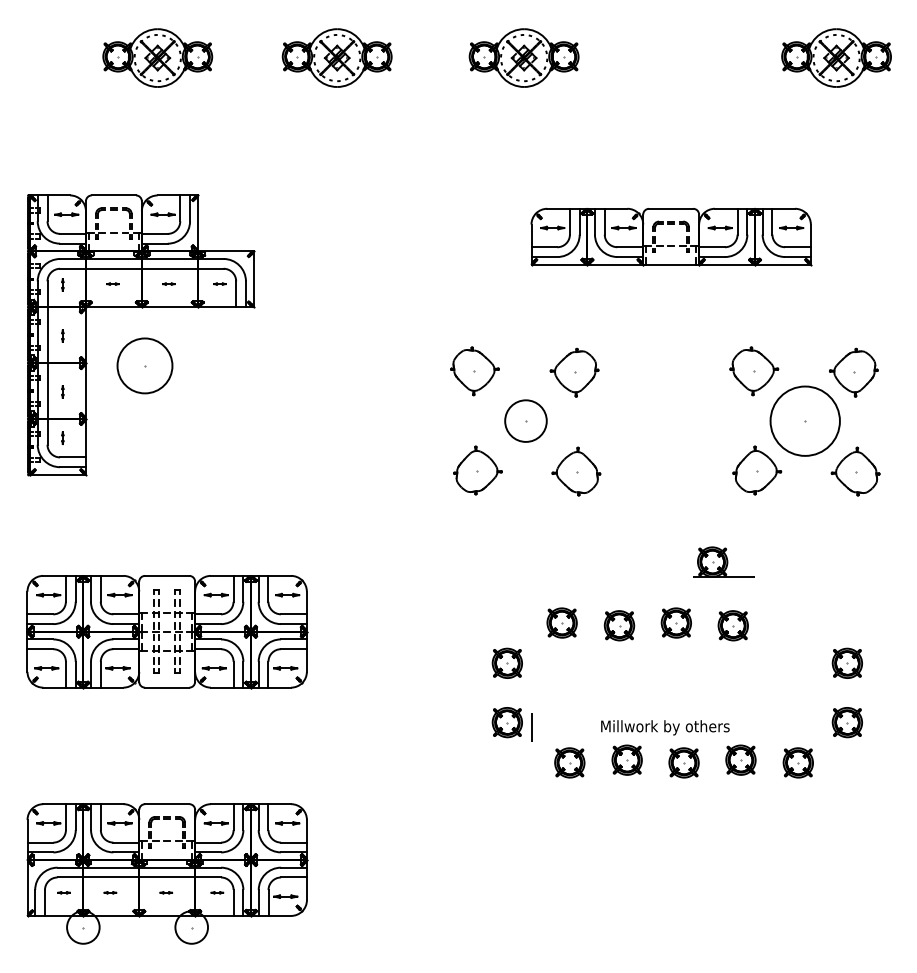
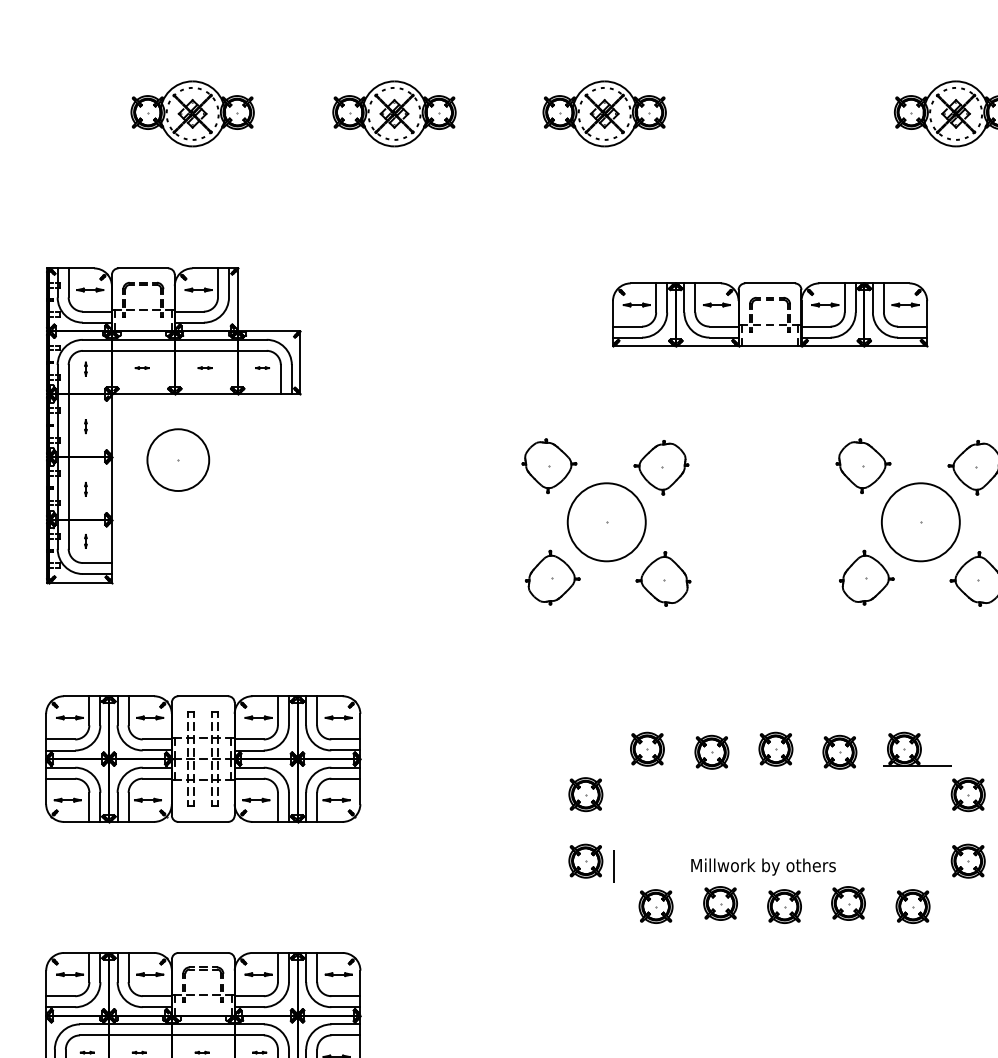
part: (525, 420) -> (606, 521), size x1.67
part: (723, 561) -> (916, 748), moved

